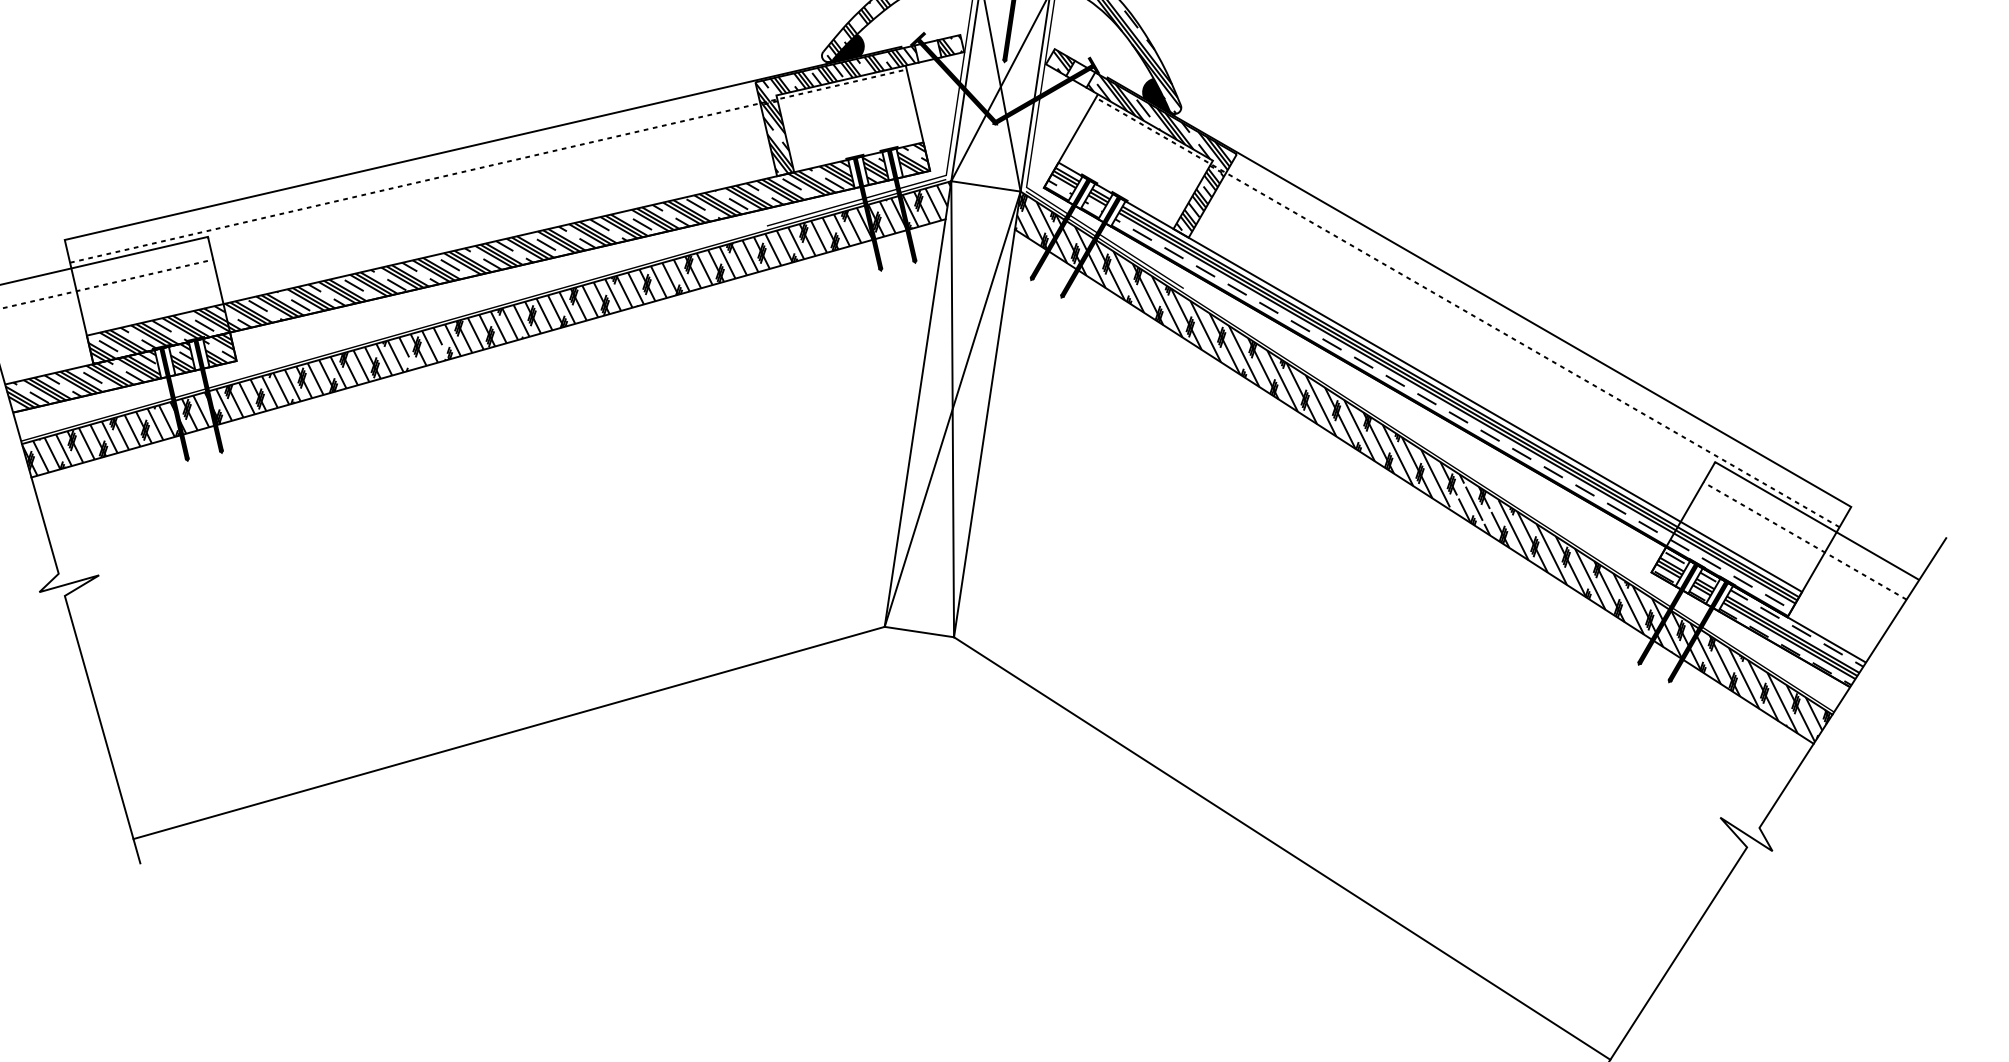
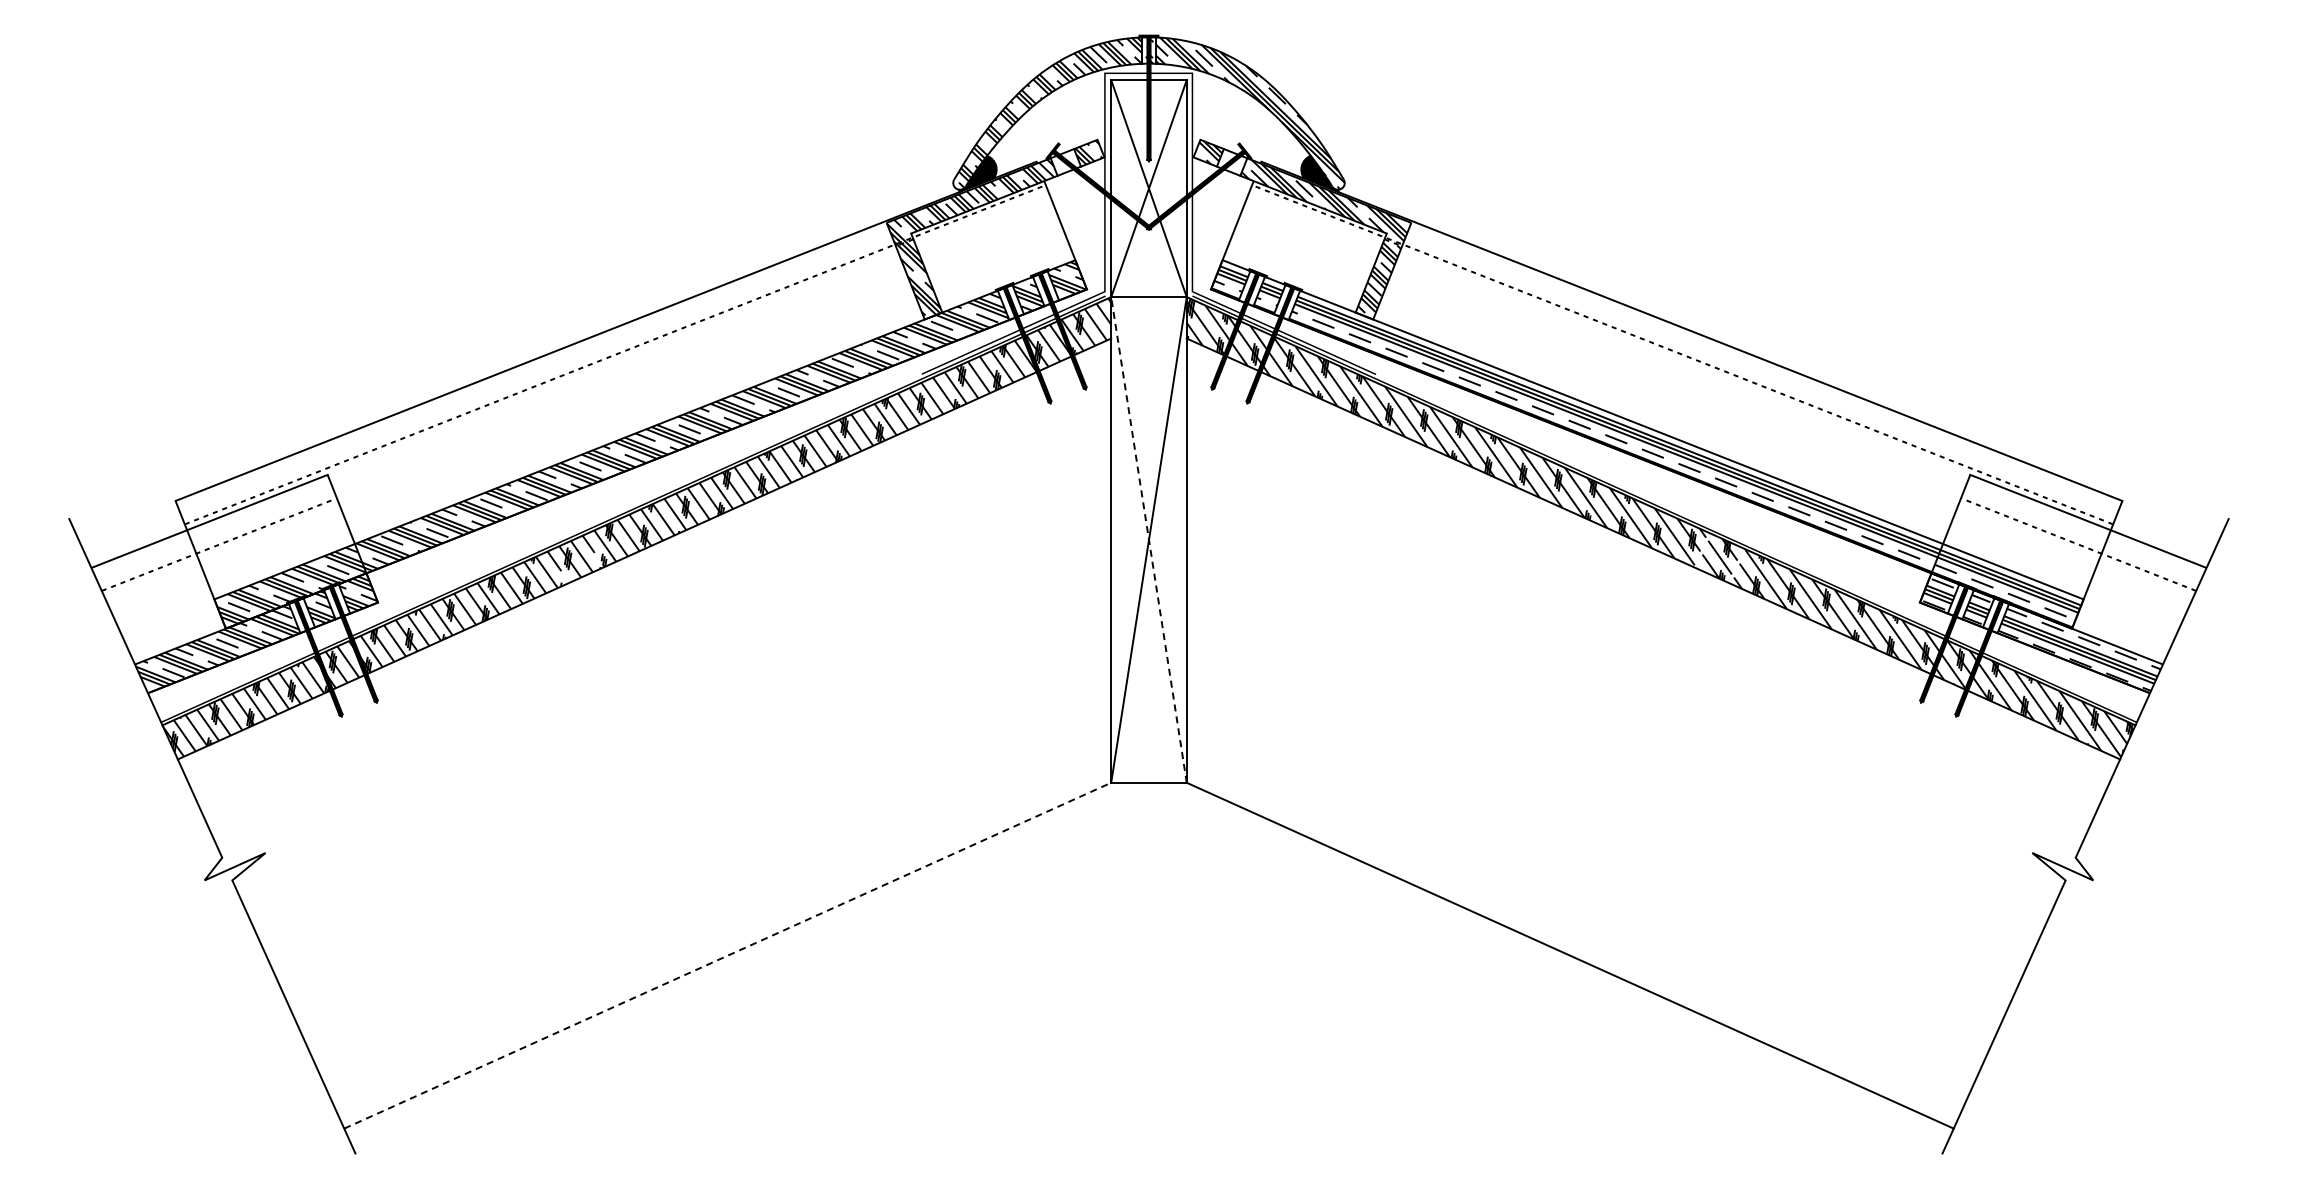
line: (953, 408) -> (1149, 539), solid -> dashed
line: (508, 732) -> (727, 955), solid -> dashed

